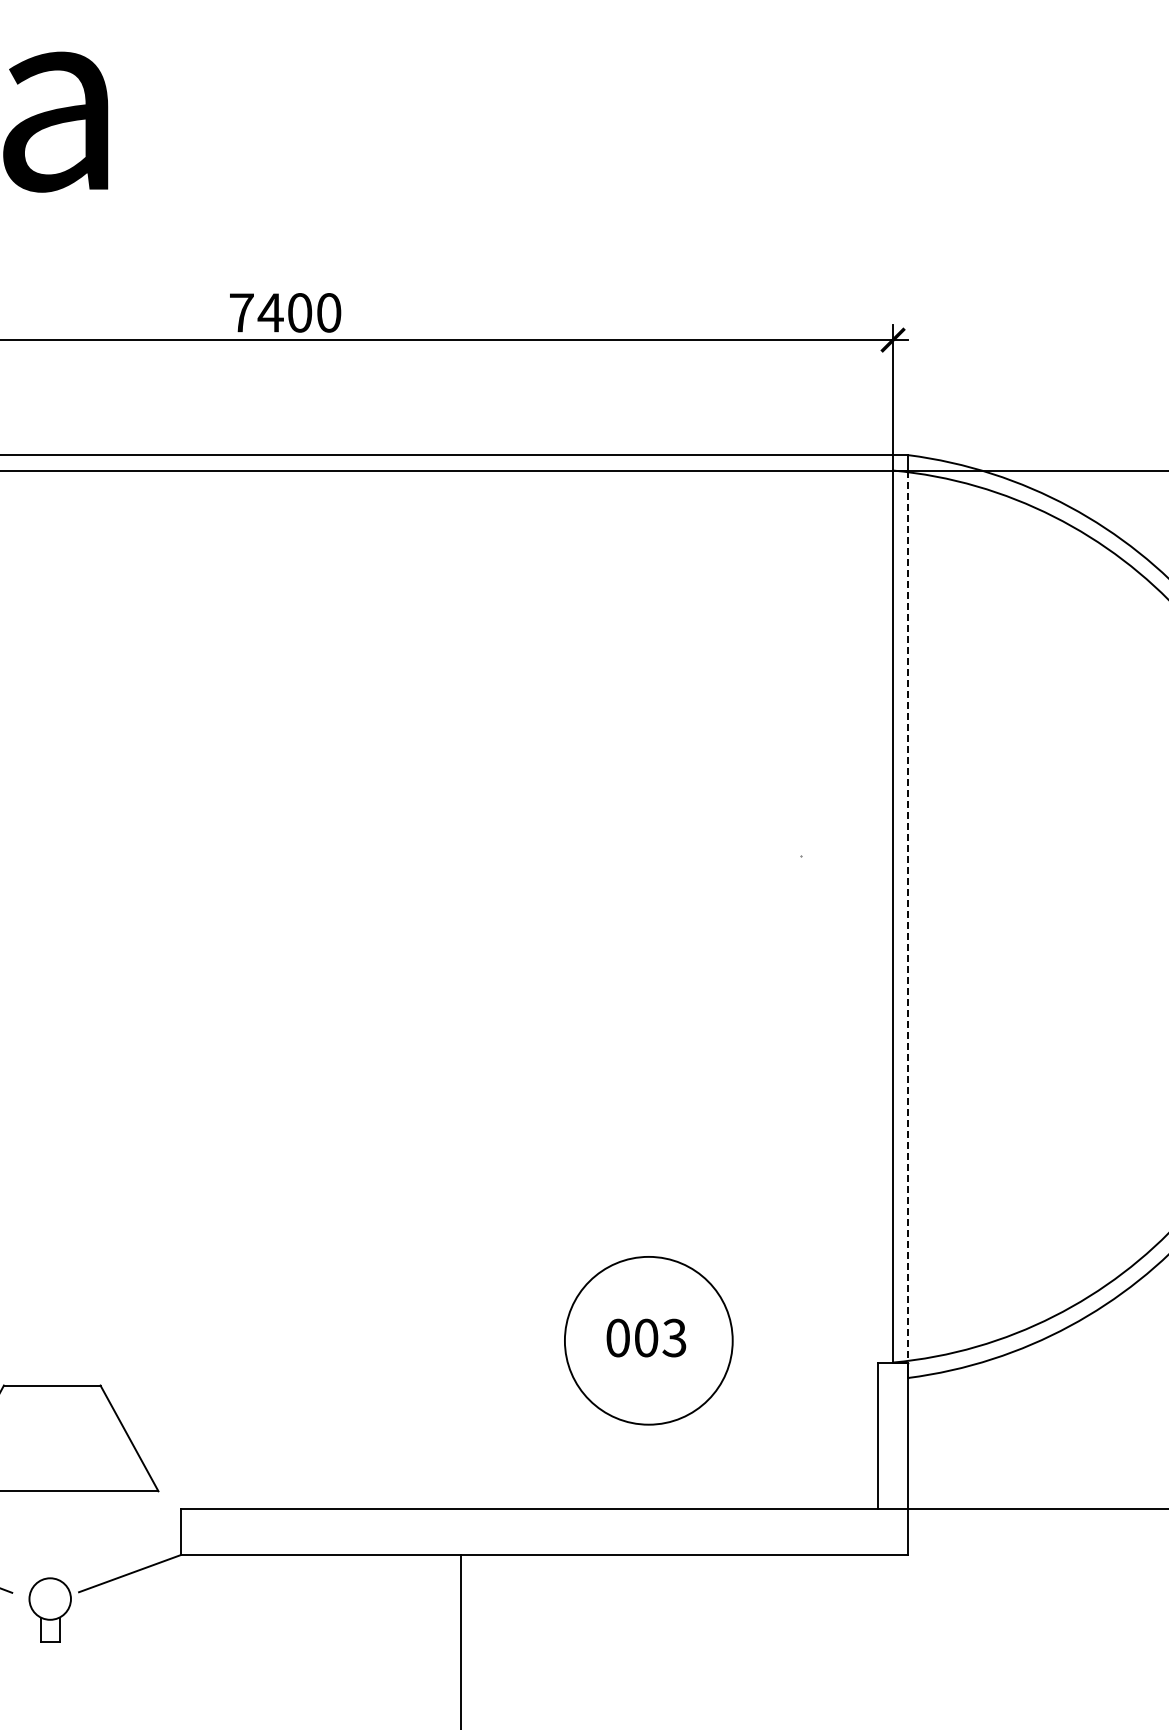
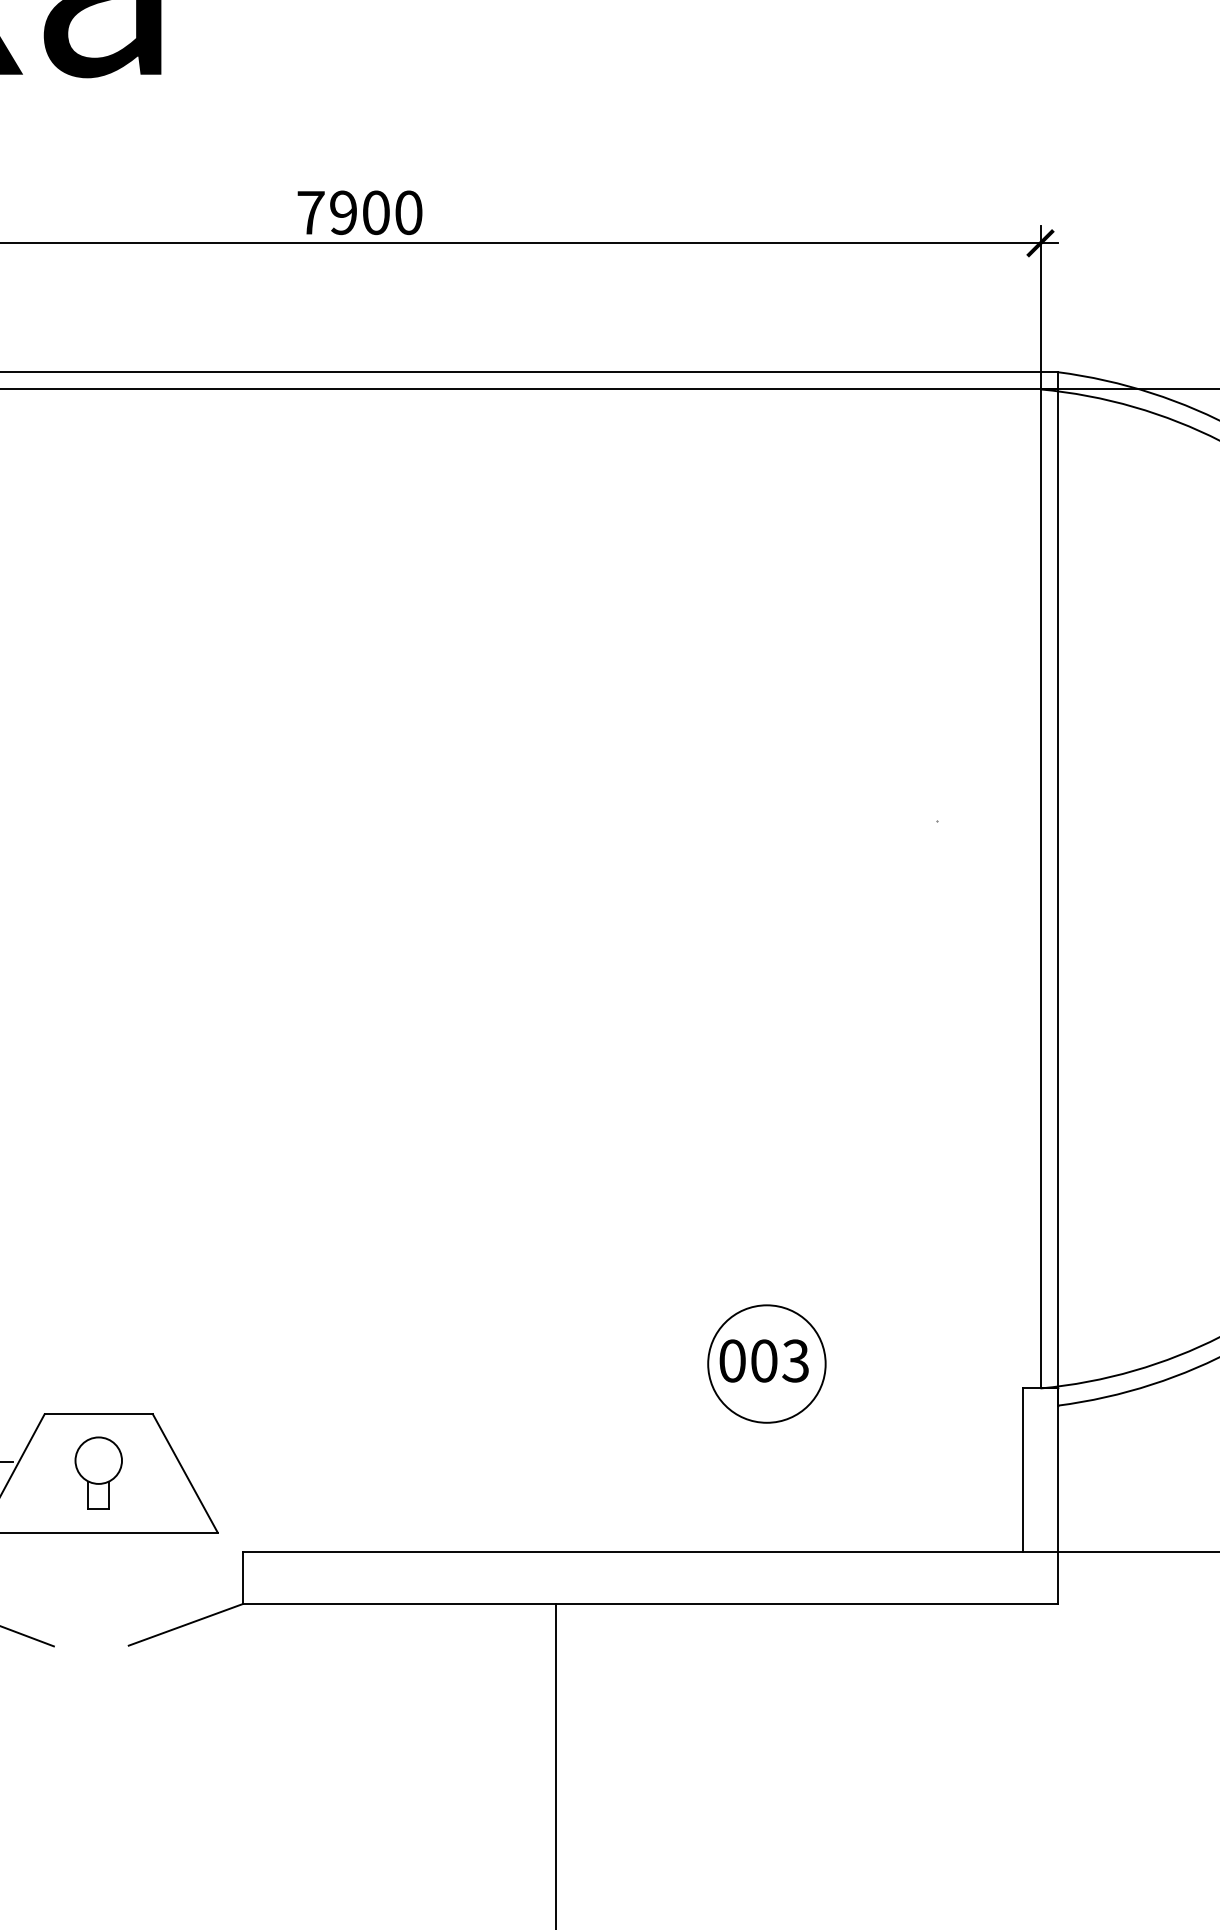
text: (270, 312) -> (343, 212), 7400 -> 7900
line: (908, 917) -> (1057, 889), dashed -> solid
circle: (648, 1340) -> (766, 1363), size x0.62
part: (49, 1609) -> (97, 1472), moved

